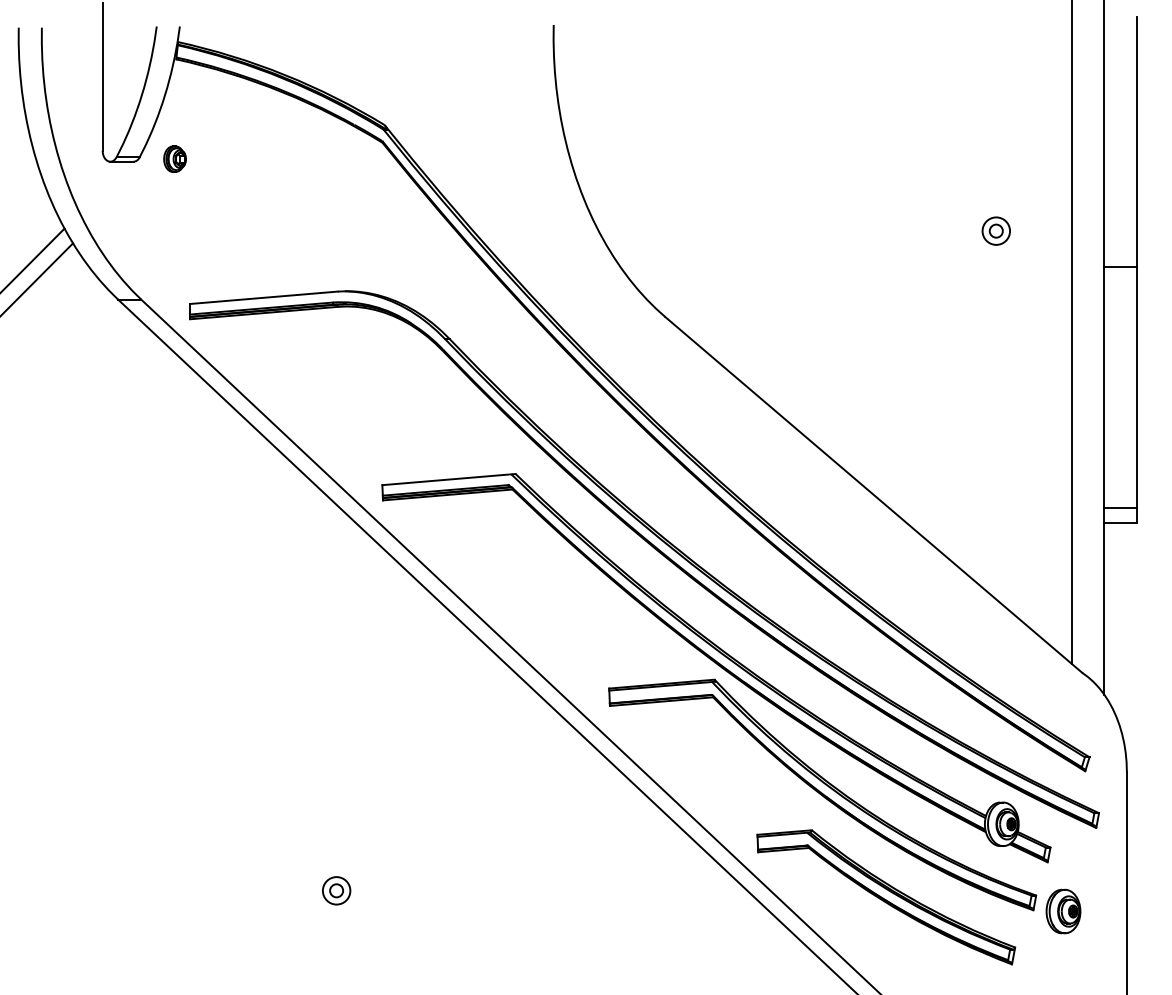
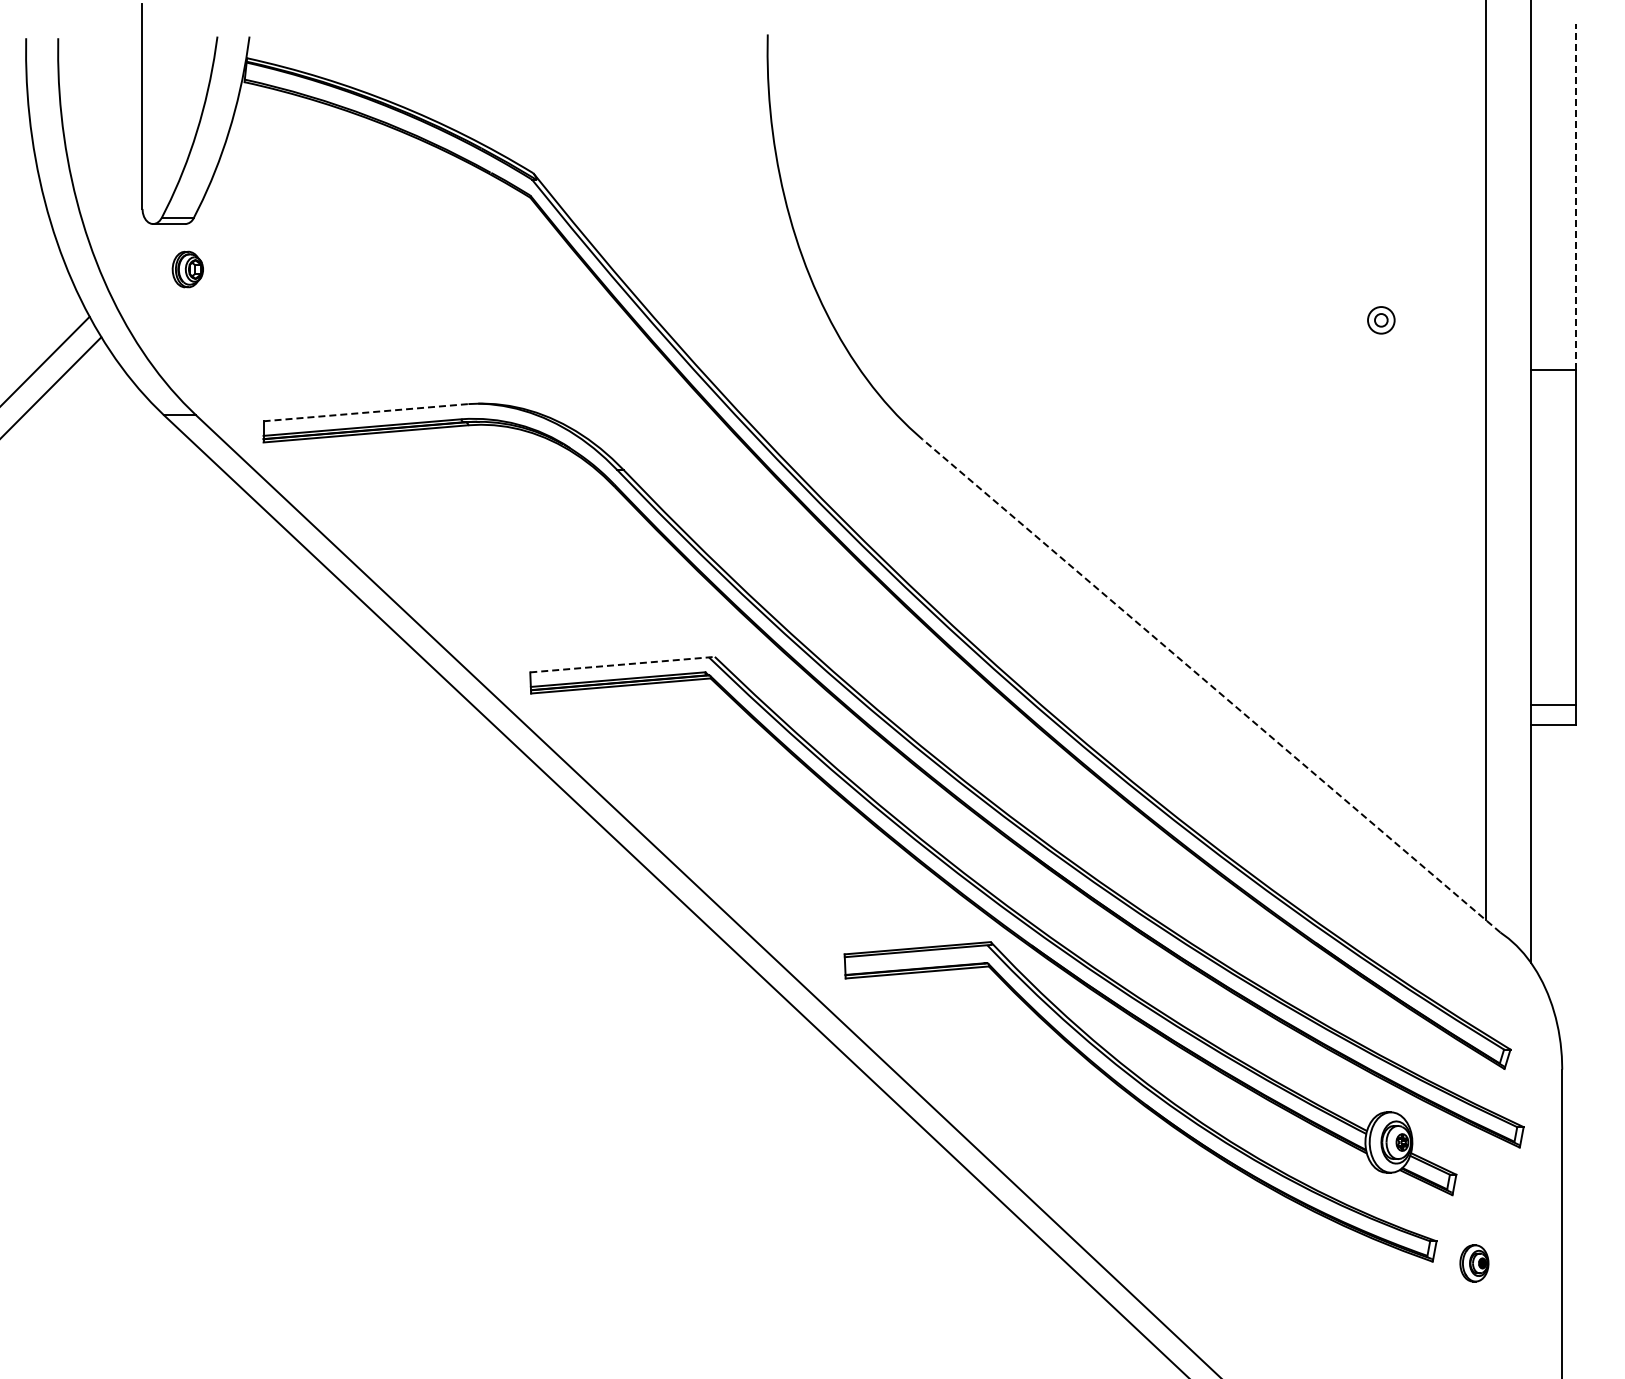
line: (1137, 141) -> (1576, 196), solid -> dashed
part: (174, 159) -> (187, 269), moved
part: (996, 231) -> (1381, 320), size x0.7
line: (263, 297) -> (365, 412), solid -> dashed
line: (448, 479) -> (622, 664), solid -> dashed
line: (873, 495) -> (1211, 686), solid -> dashed
part: (336, 890) -> (466, 1234), removed
part: (886, 897) -> (1228, 1243), removed
part: (1063, 911) -> (1474, 1263), size x0.6

